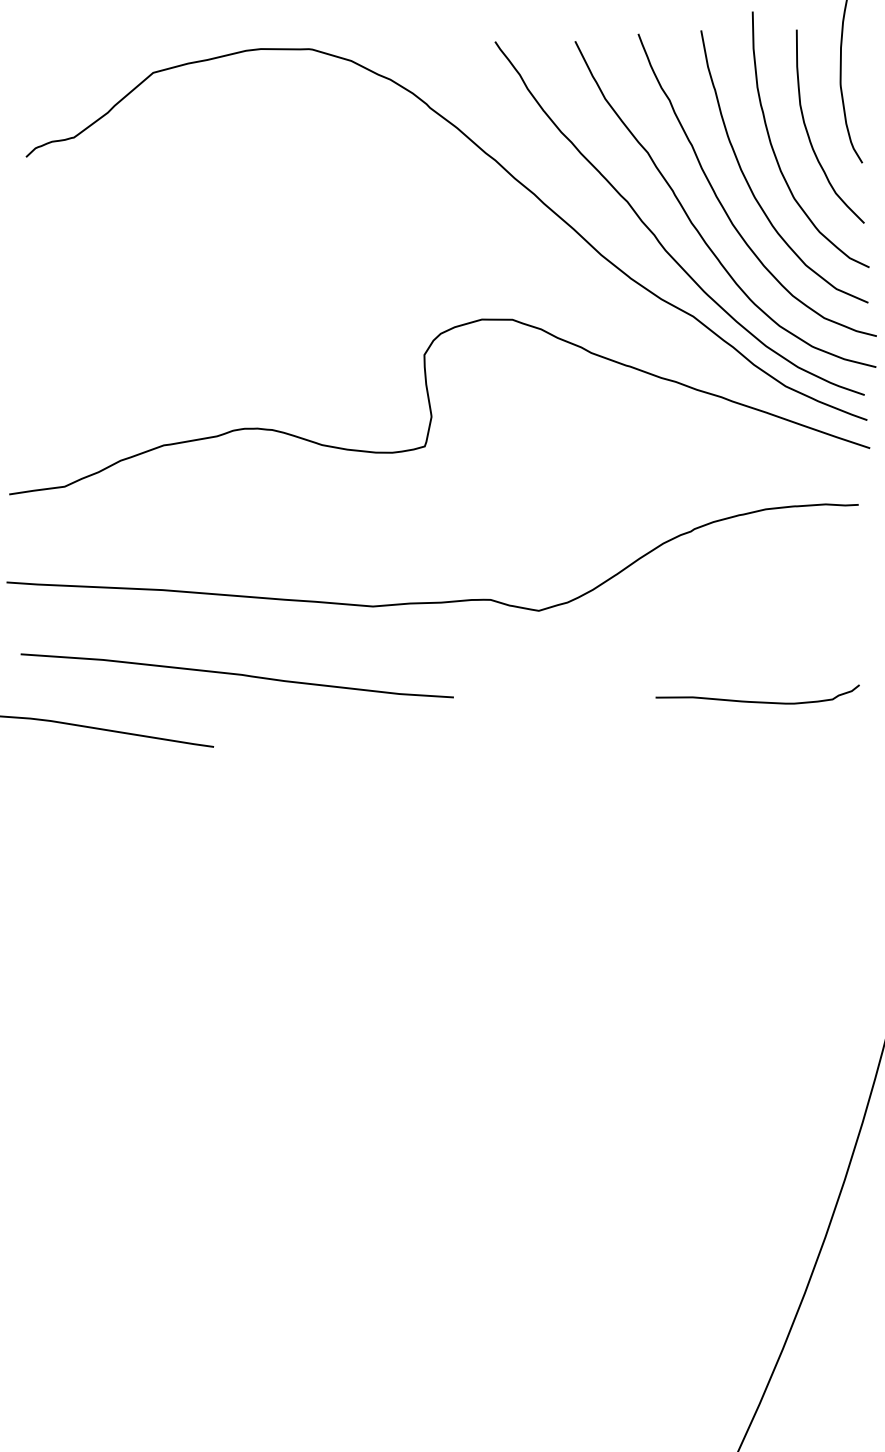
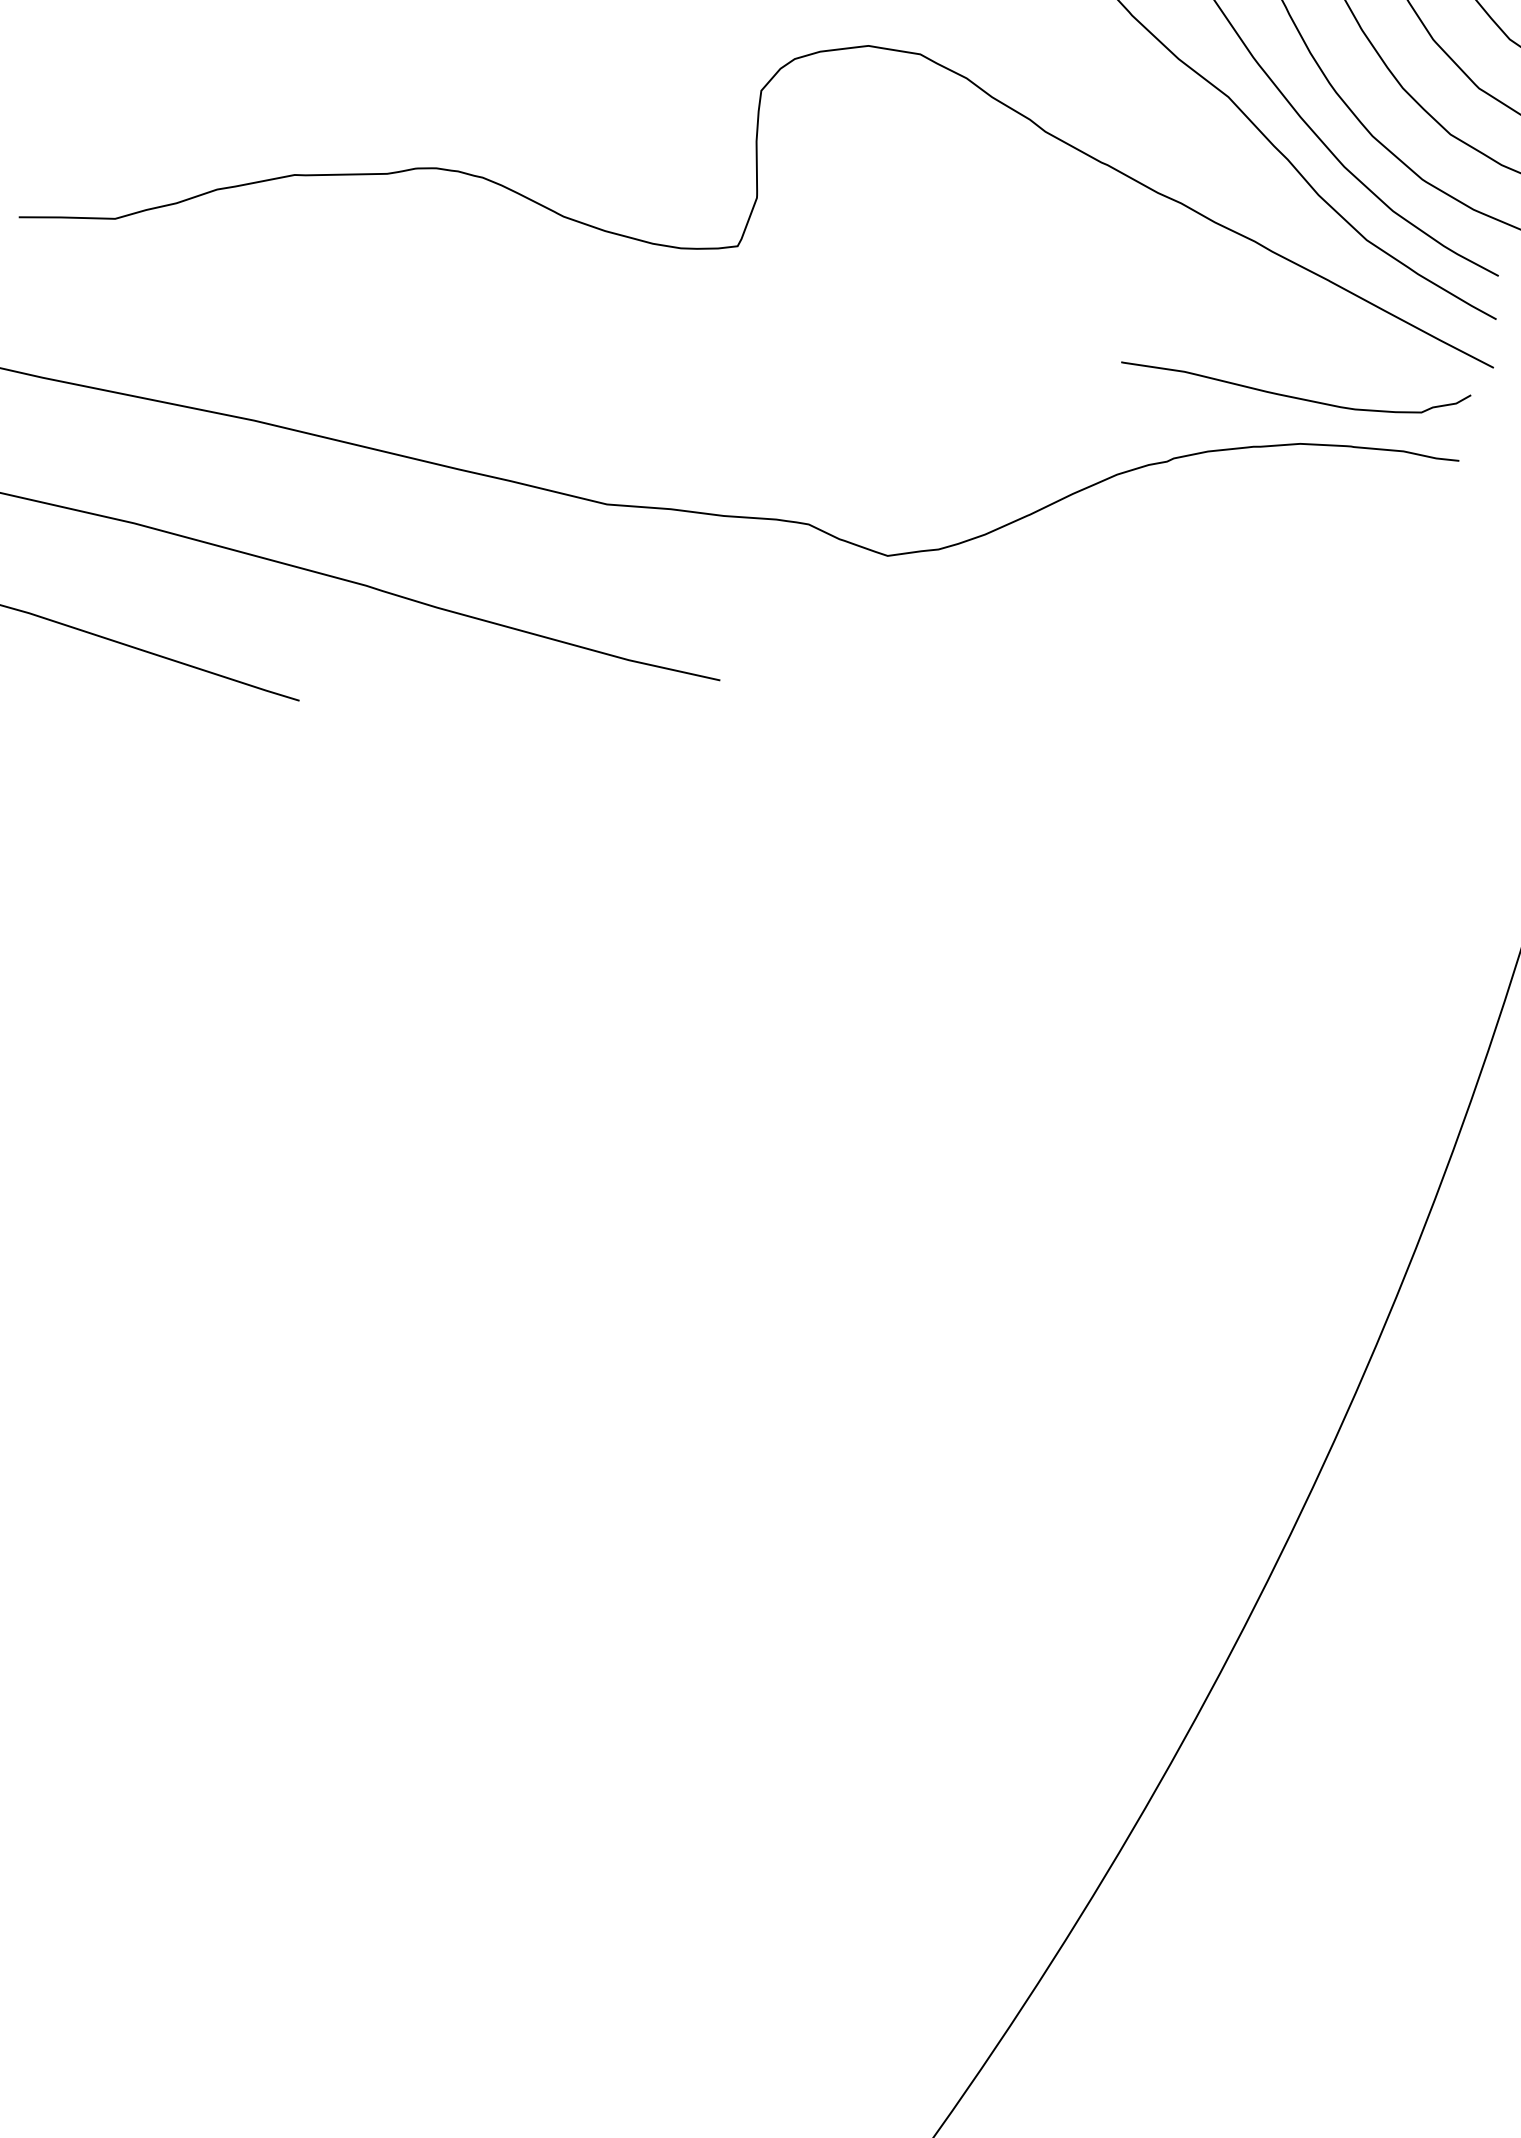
curve: (757, 701) -> (1293, 396), moved

